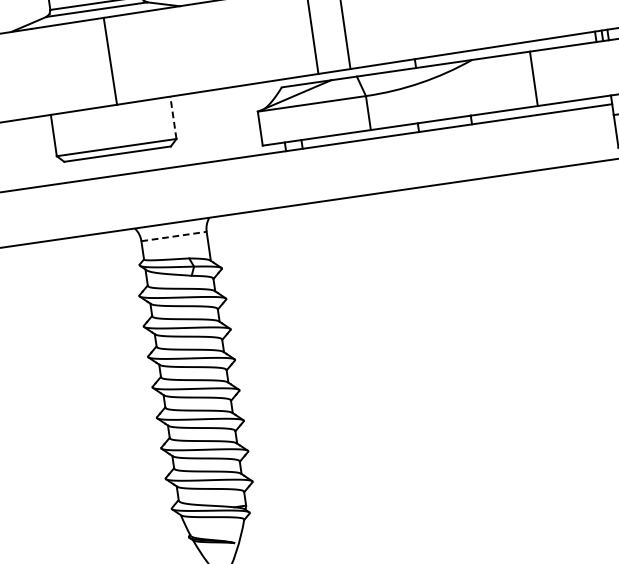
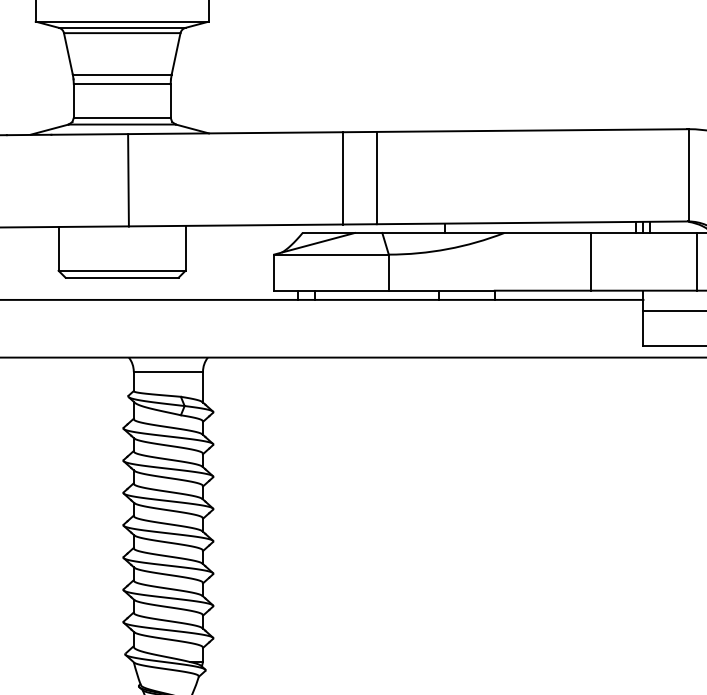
line: (533, 78) -> (590, 261), moved
line: (173, 117) -> (185, 247), dashed -> solid
line: (174, 236) -> (168, 371), dashed -> solid

